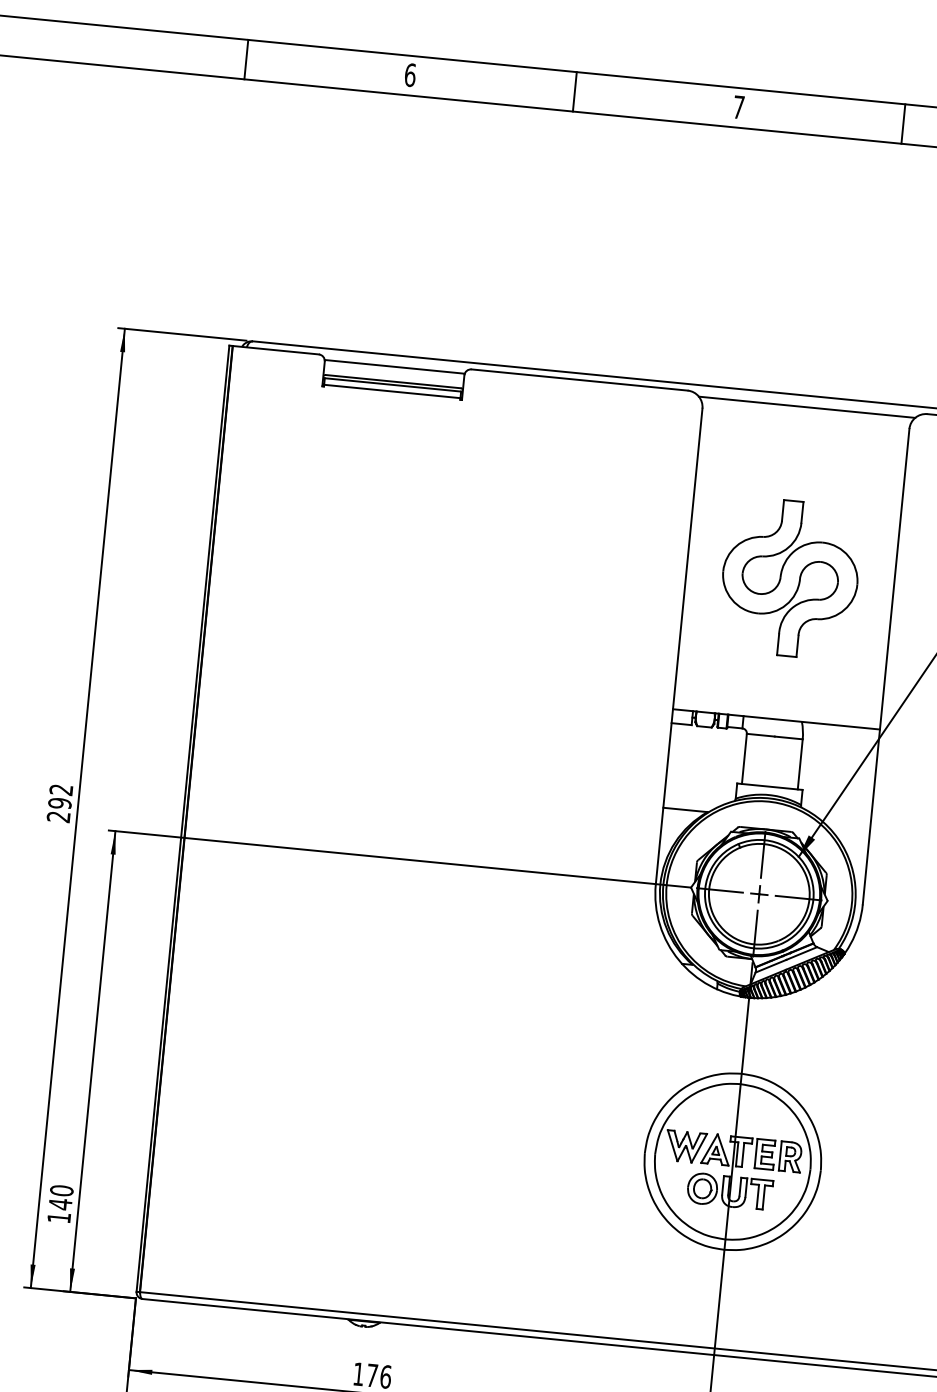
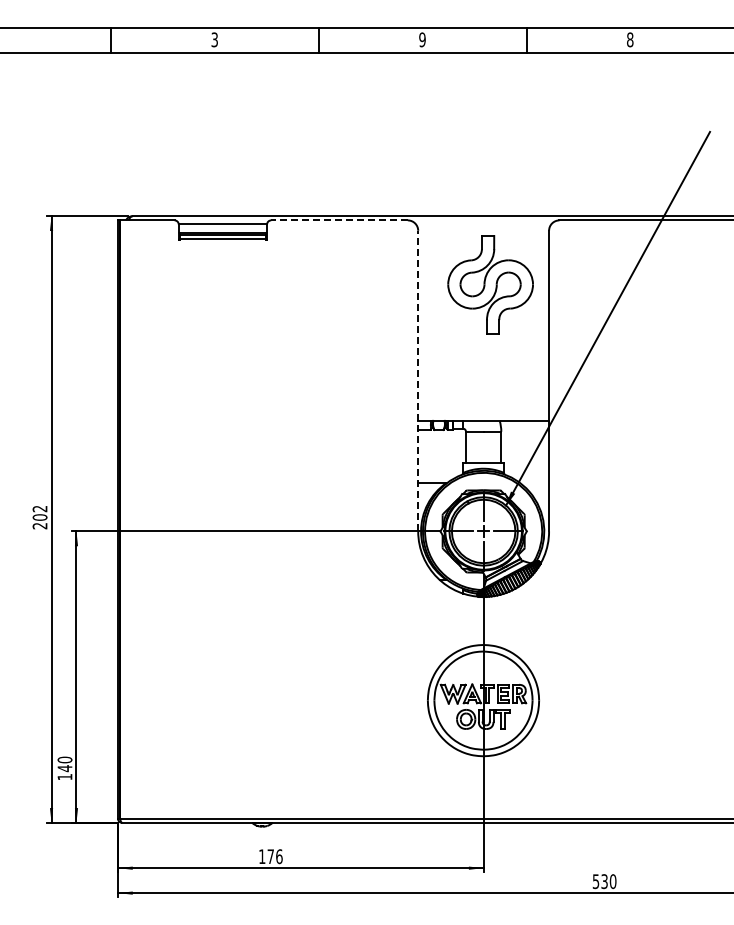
text: (409, 74) -> (214, 39), 6 -> 3
text: (738, 106) -> (422, 39), 7 -> 9
line: (579, 380) -> (339, 220), solid -> dashed
line: (806, 407) -> (483, 223), removed
part: (790, 578) -> (490, 284), moved
line: (679, 645) -> (418, 380), solid -> dashed
text: (60, 803) -> (40, 517), 292 -> 202

